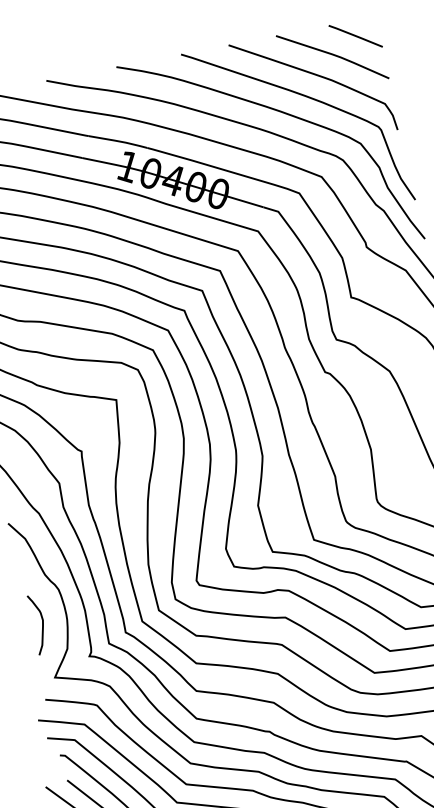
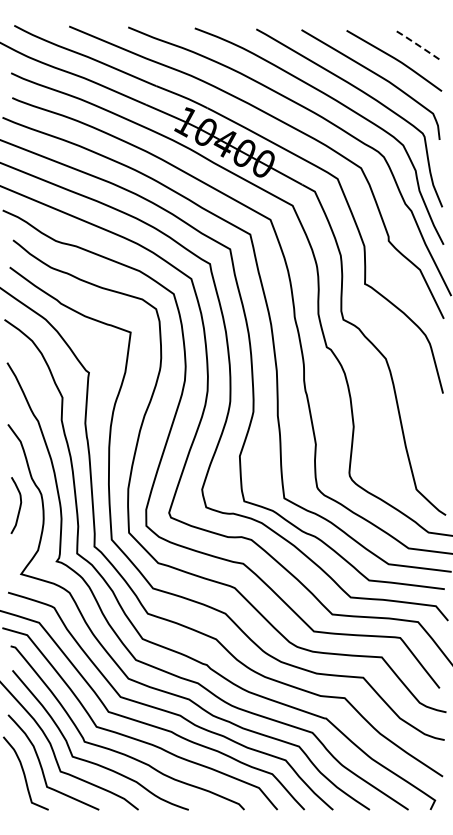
line: (355, 35) -> (419, 45), solid -> dashed
curve: (41, 623) -> (19, 505), moved

